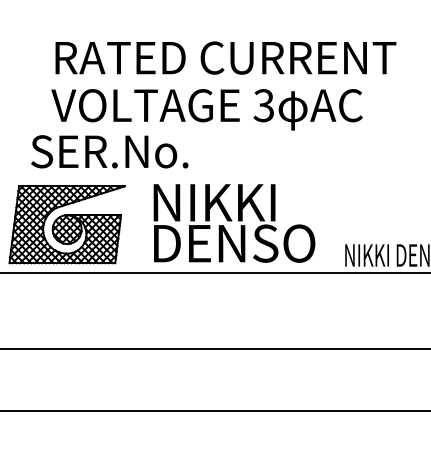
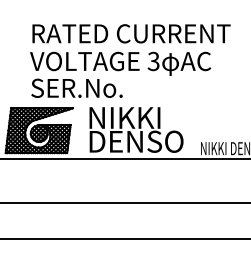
text: (108, 150) -> (76, 87), moved

